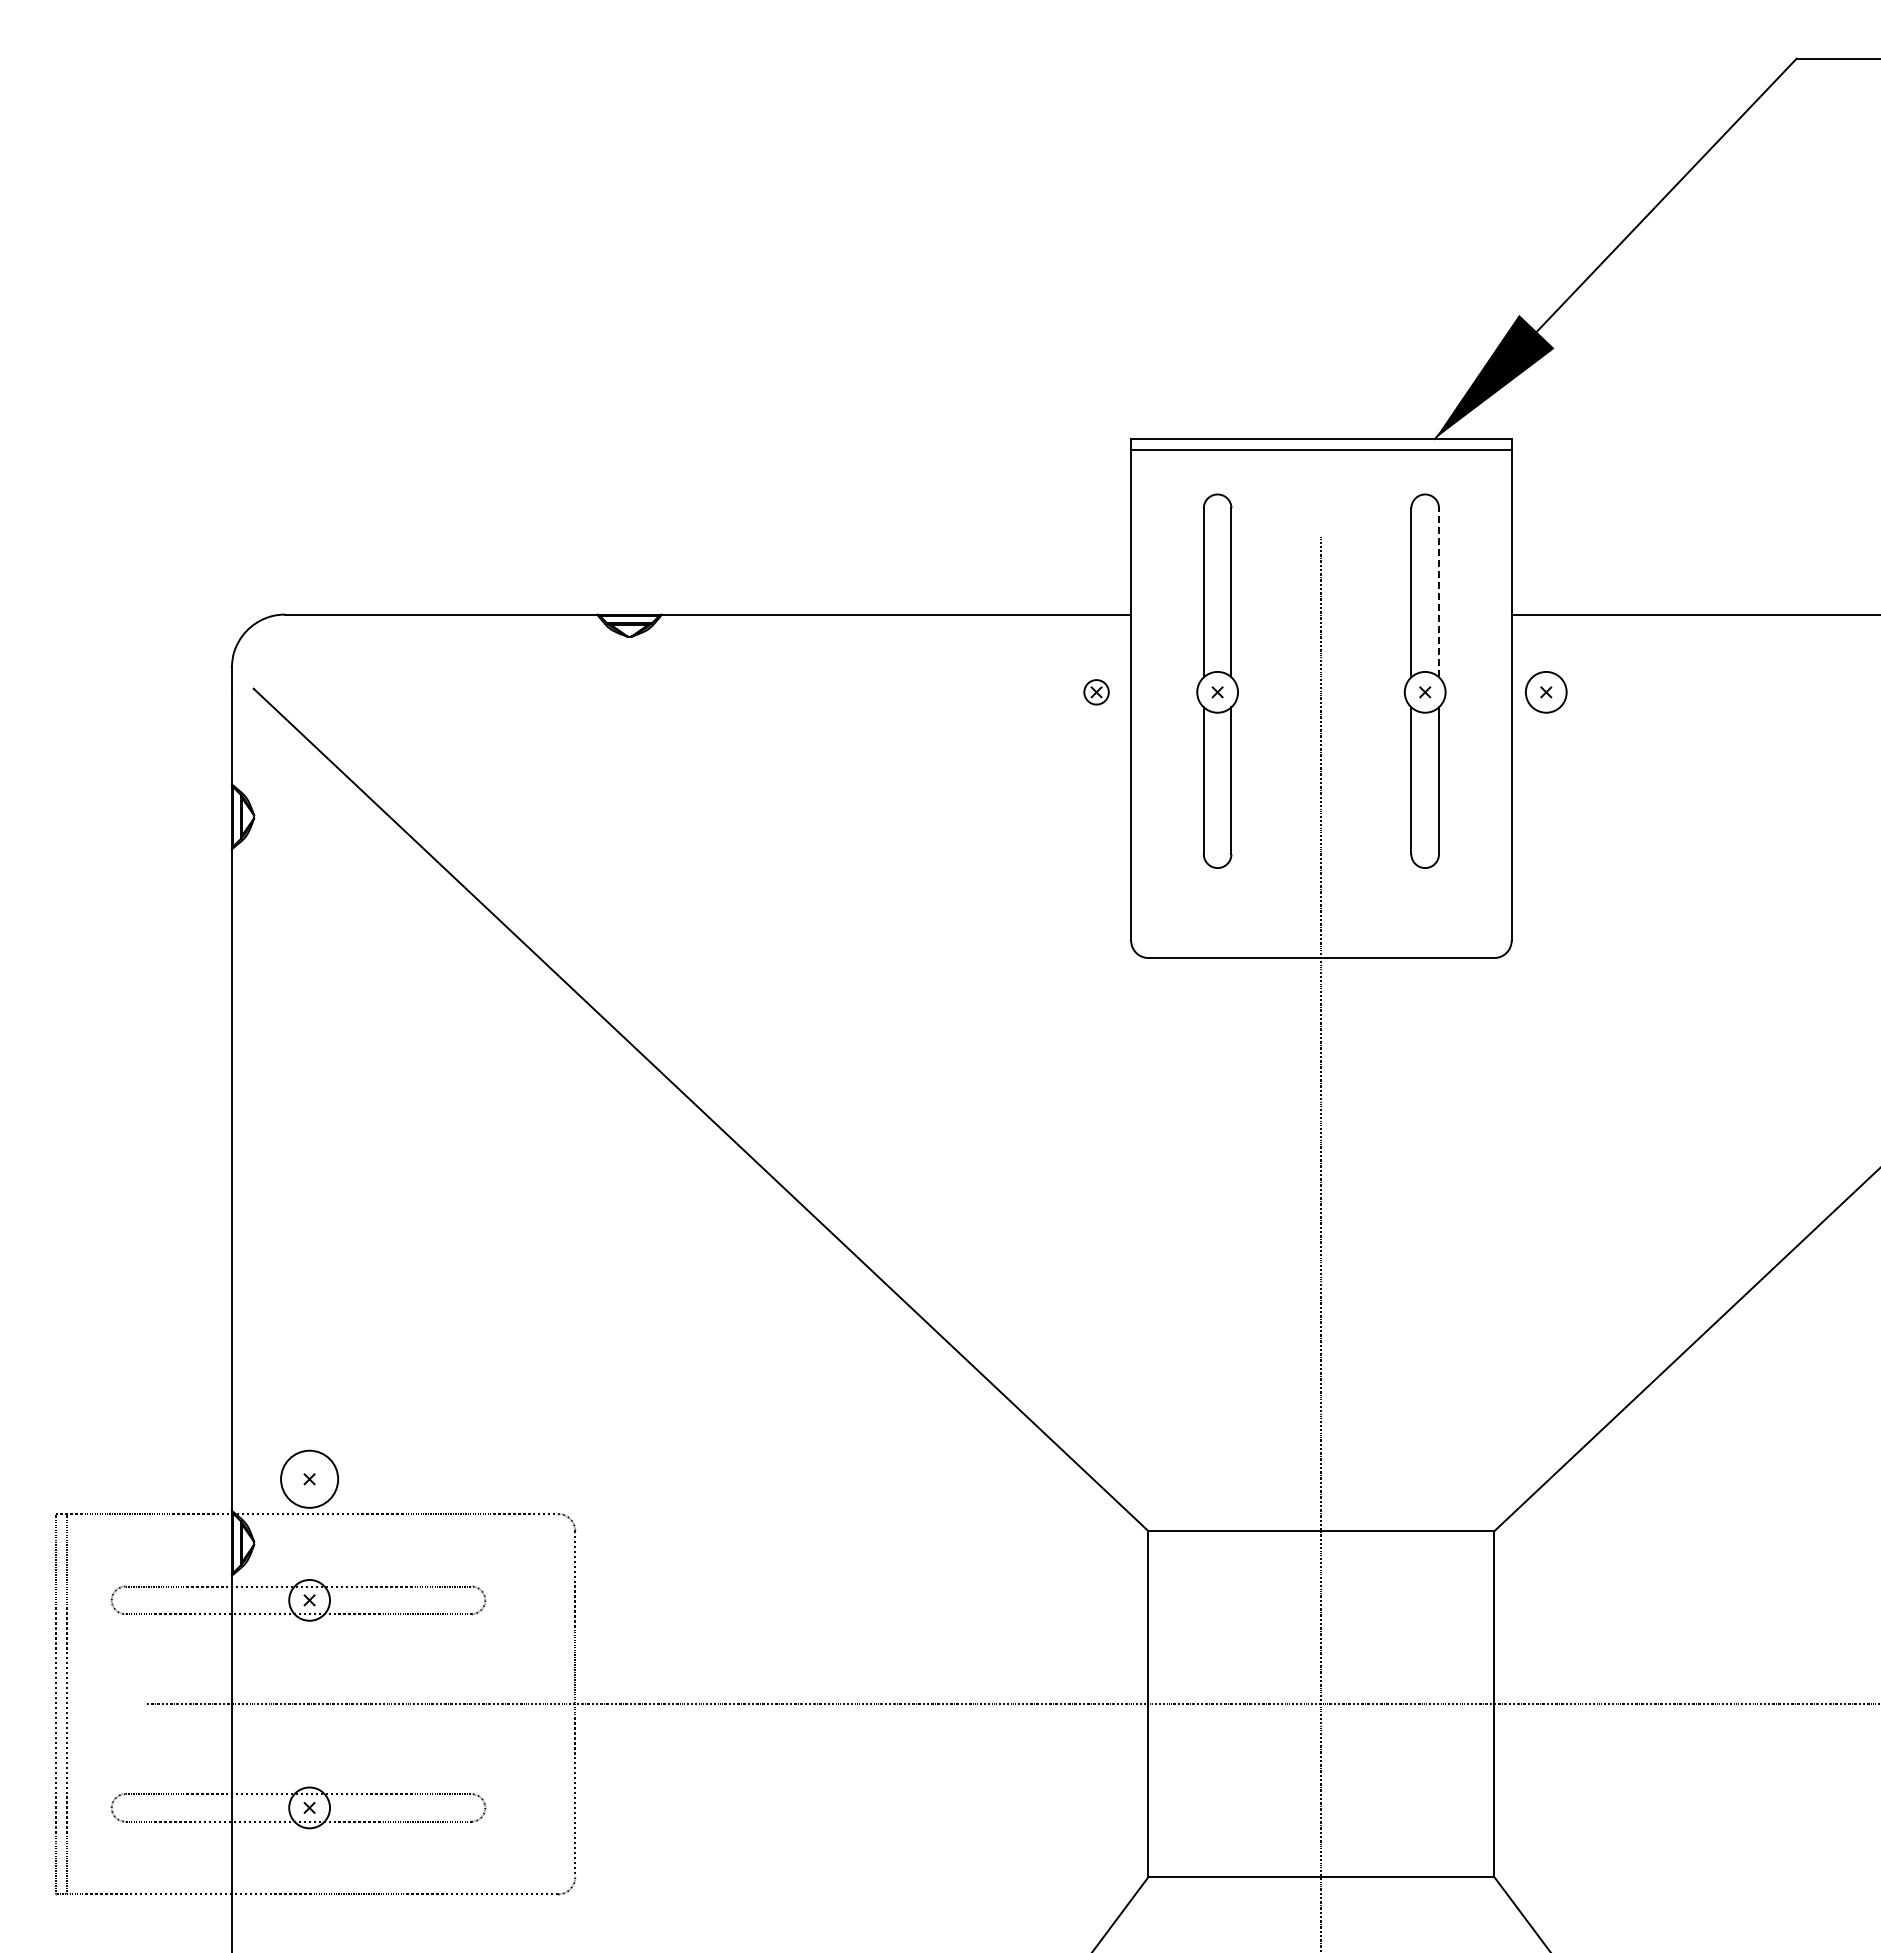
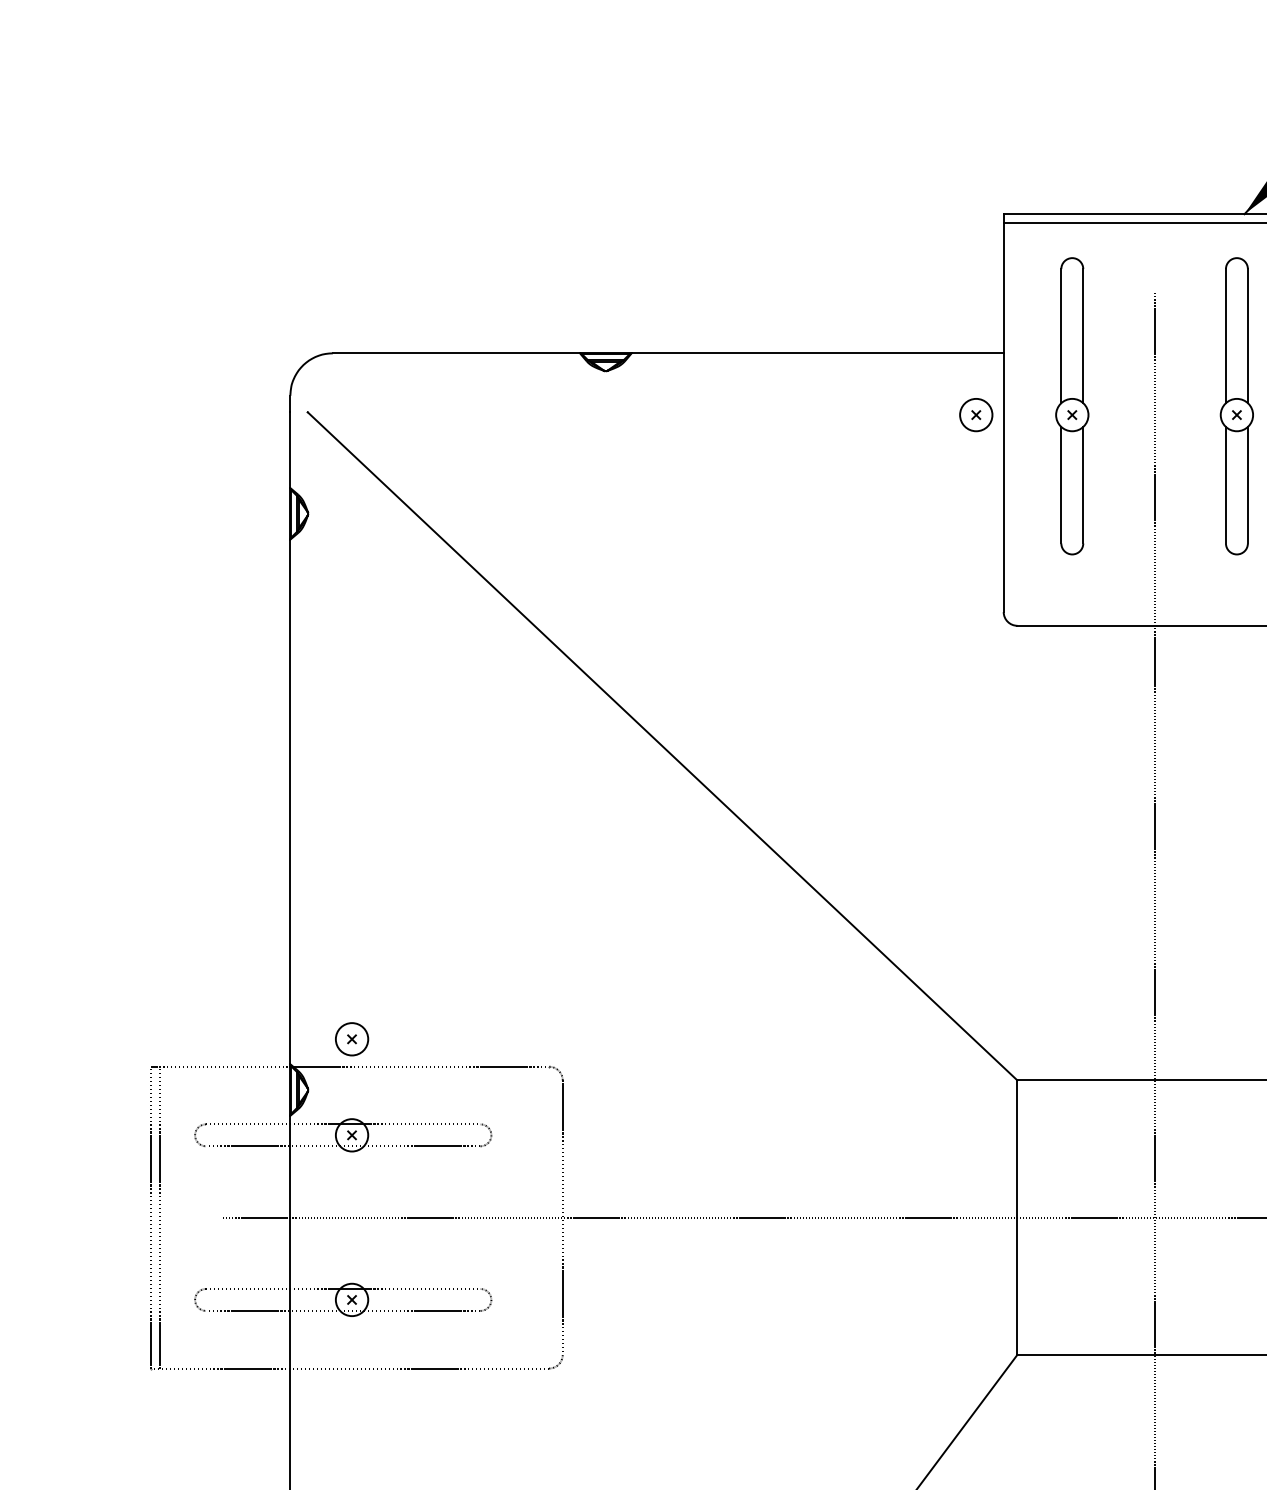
line: (1439, 592) -> (1248, 335), dashed -> solid
circle: (1096, 691) -> (976, 414), size x1.67
circle: (309, 1478) -> (351, 1038), size x0.71

